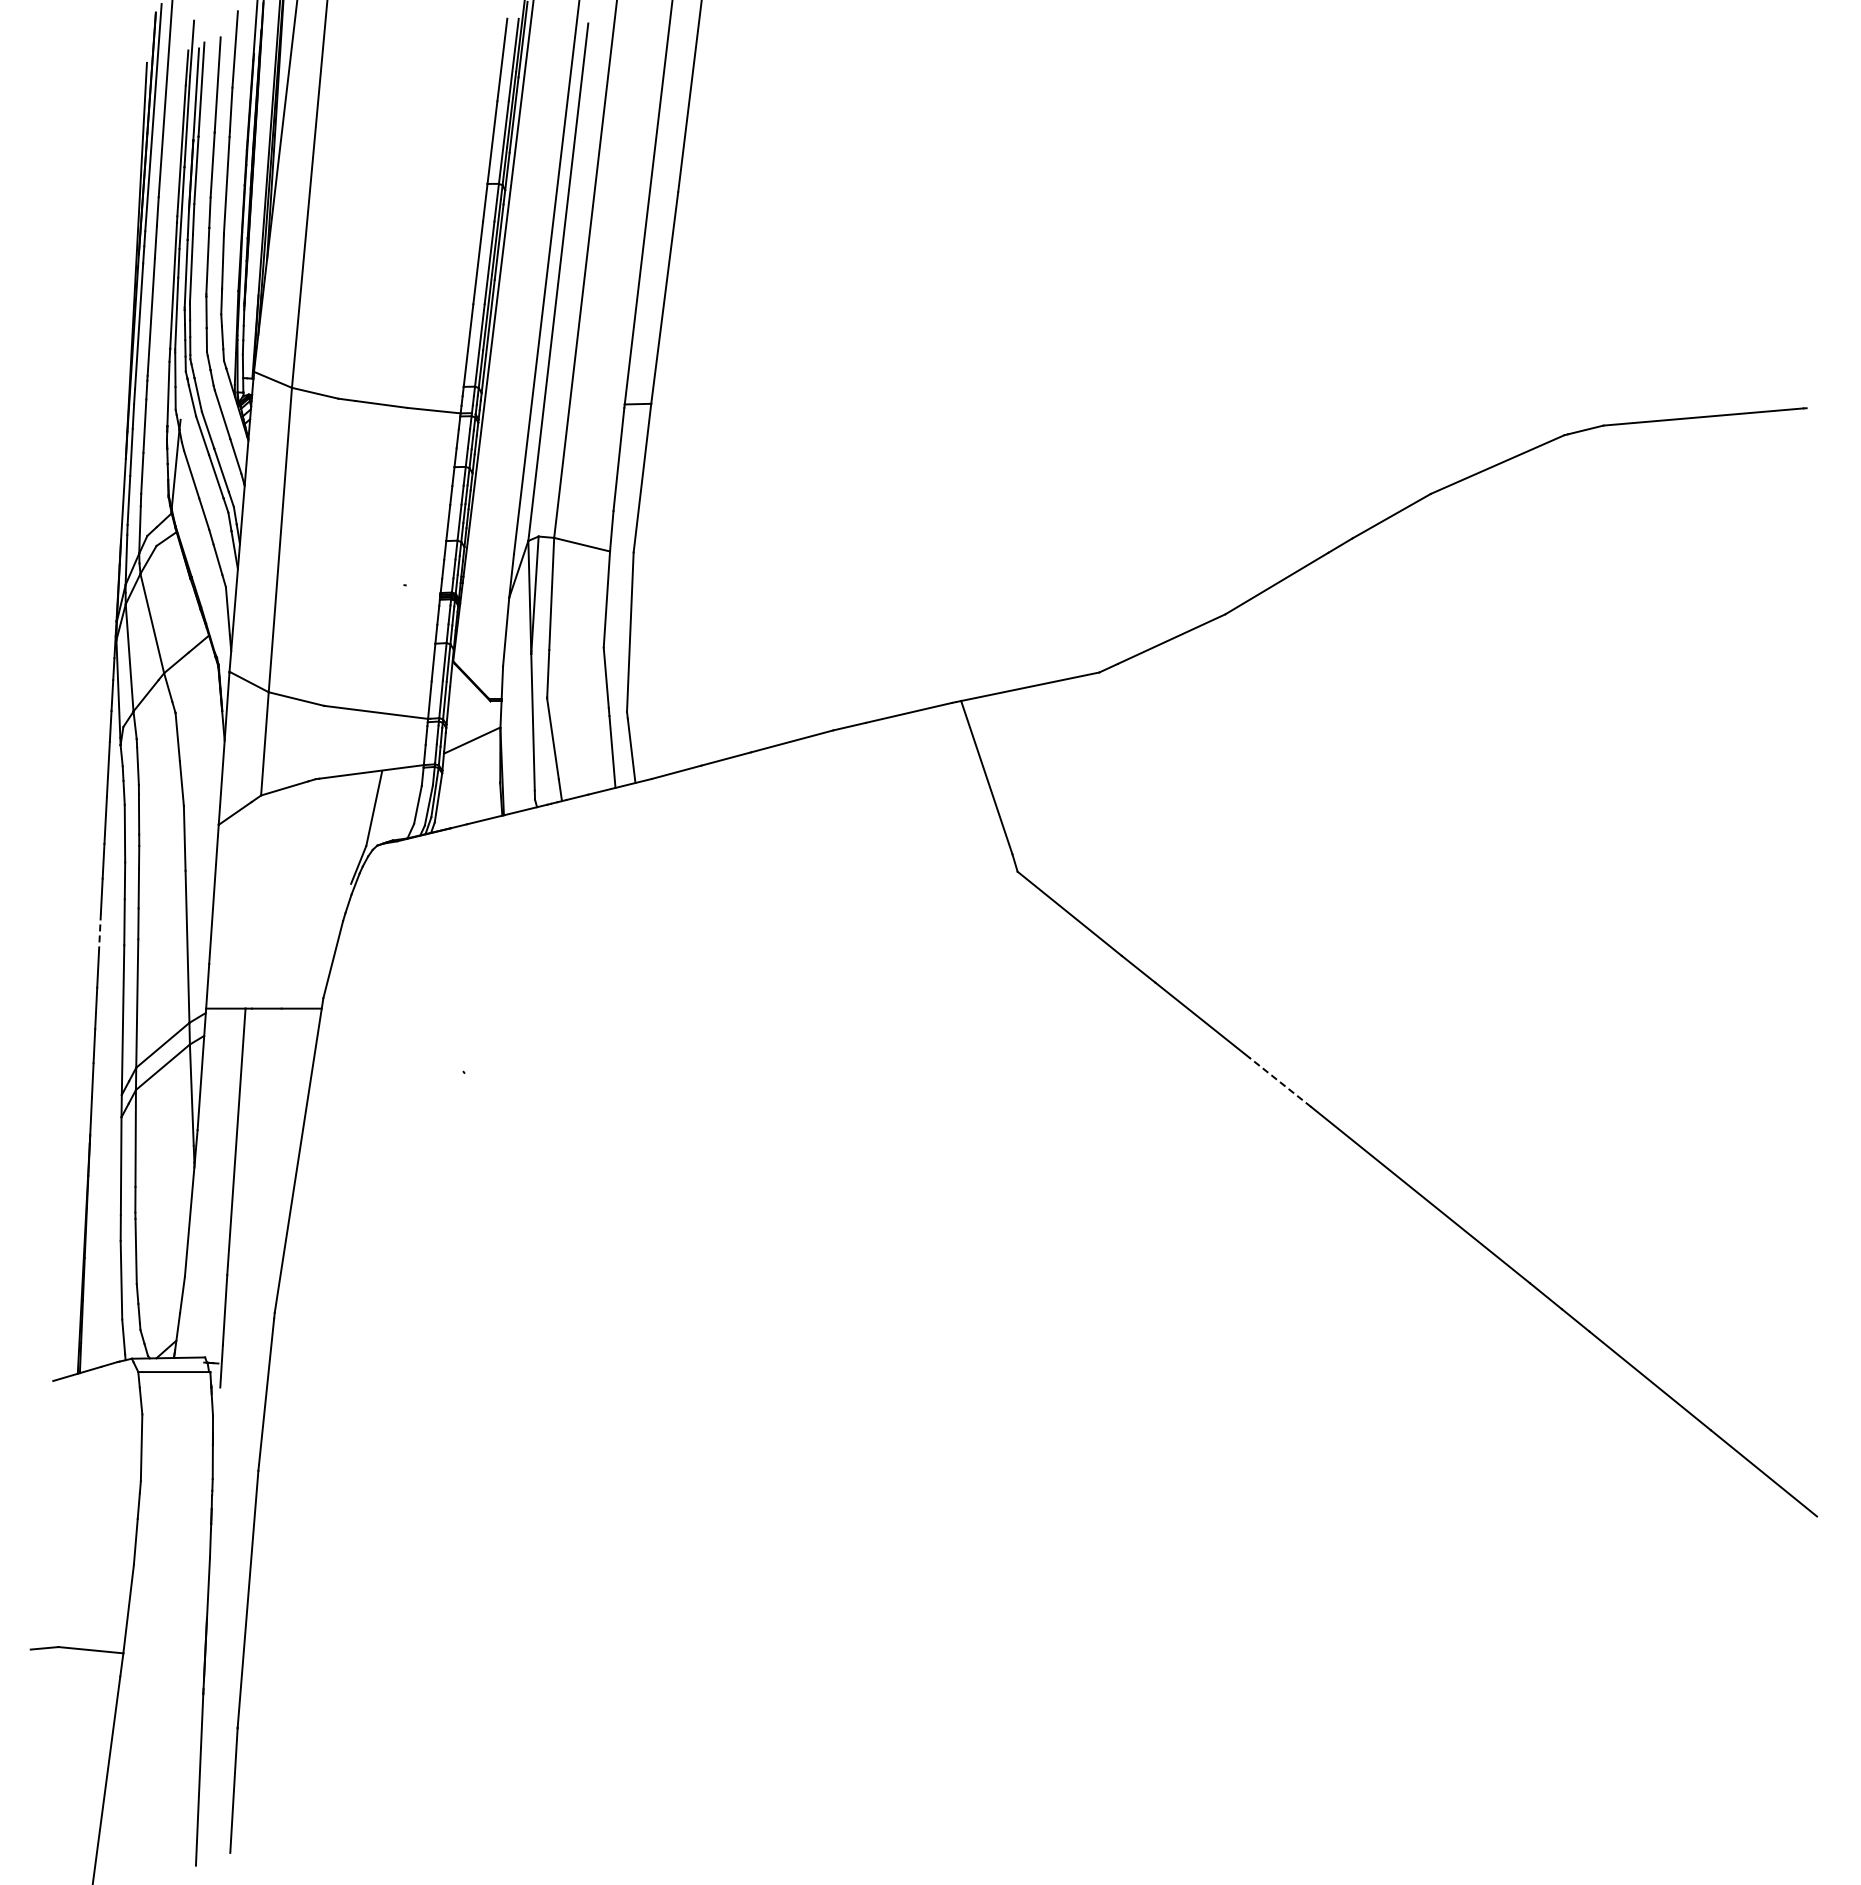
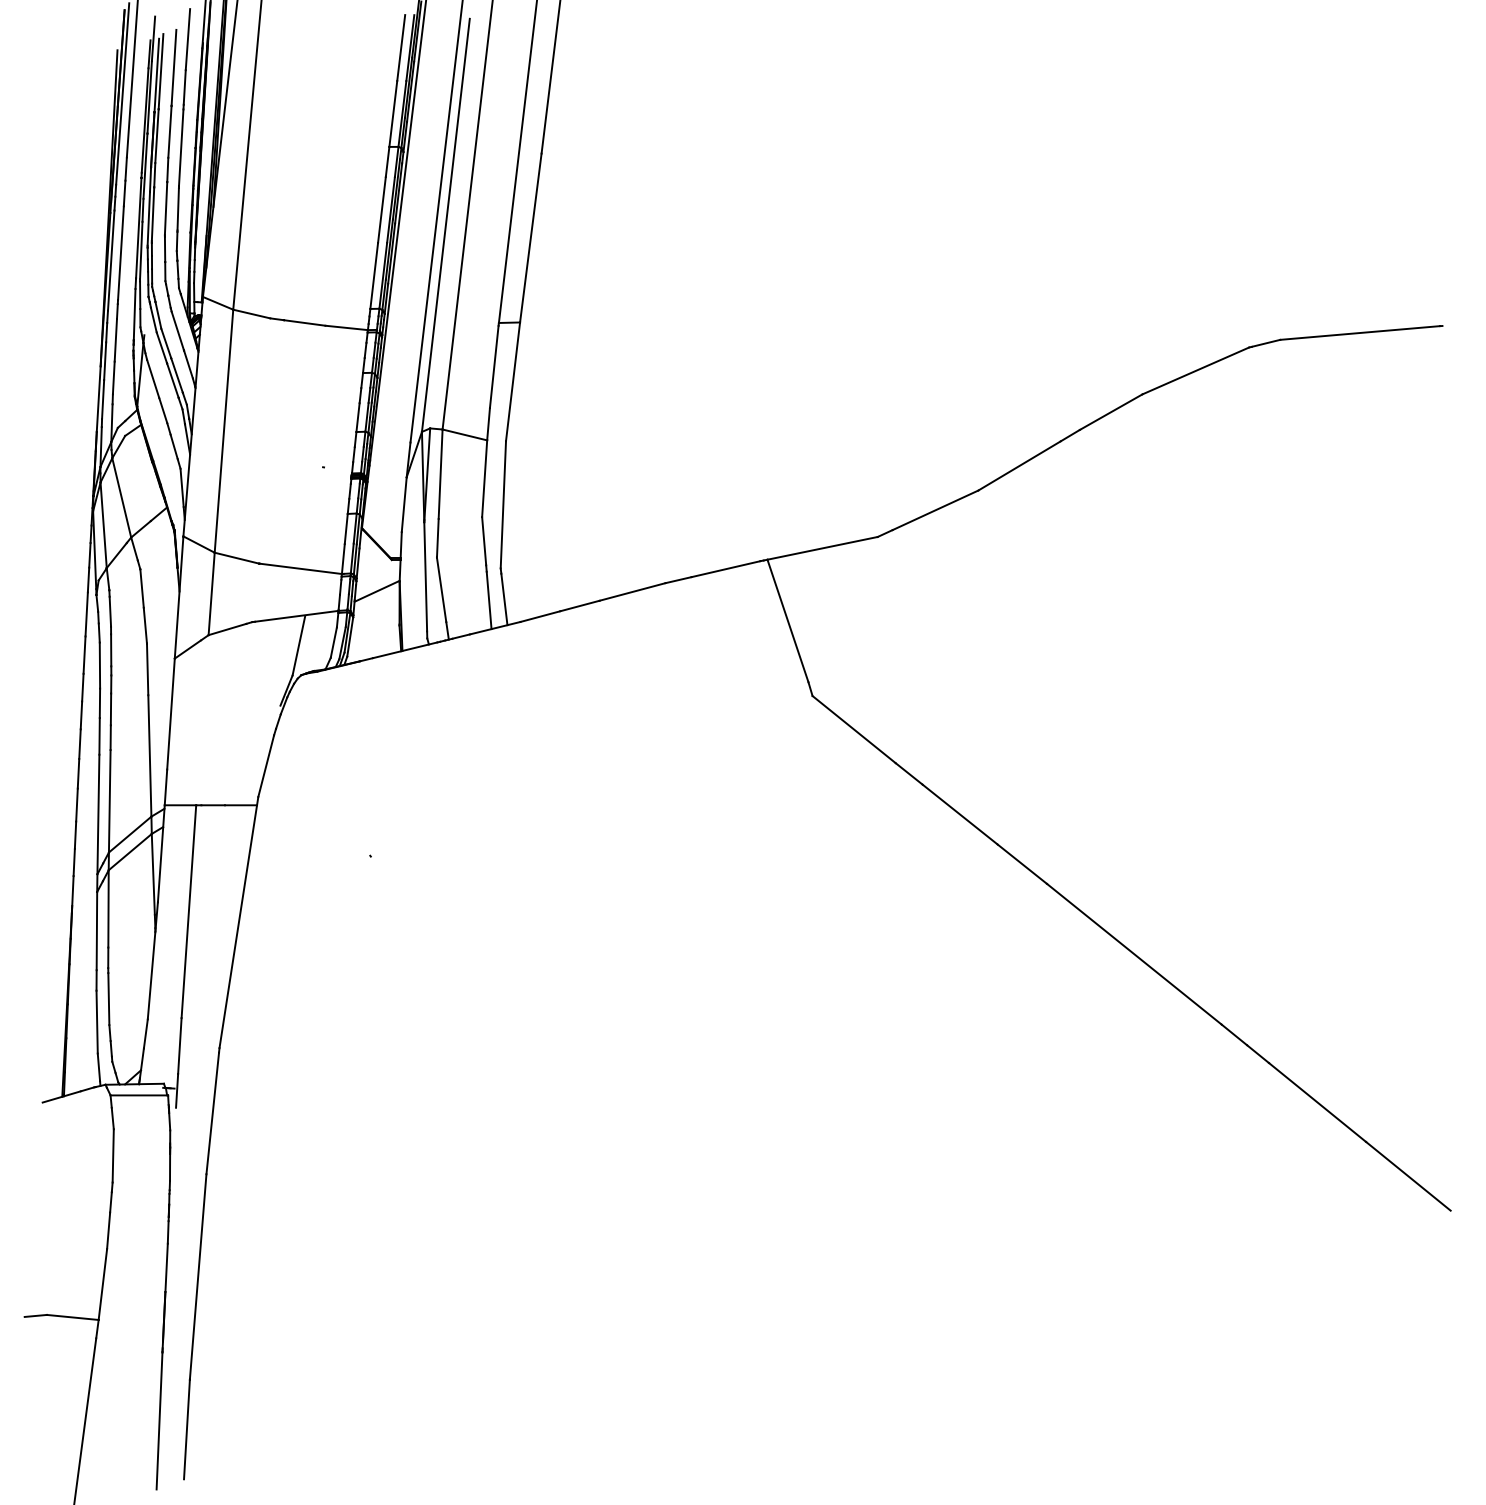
line: (99, 932) -> (79, 744), dashed -> solid
line: (1280, 1082) -> (1022, 864), dashed -> solid

